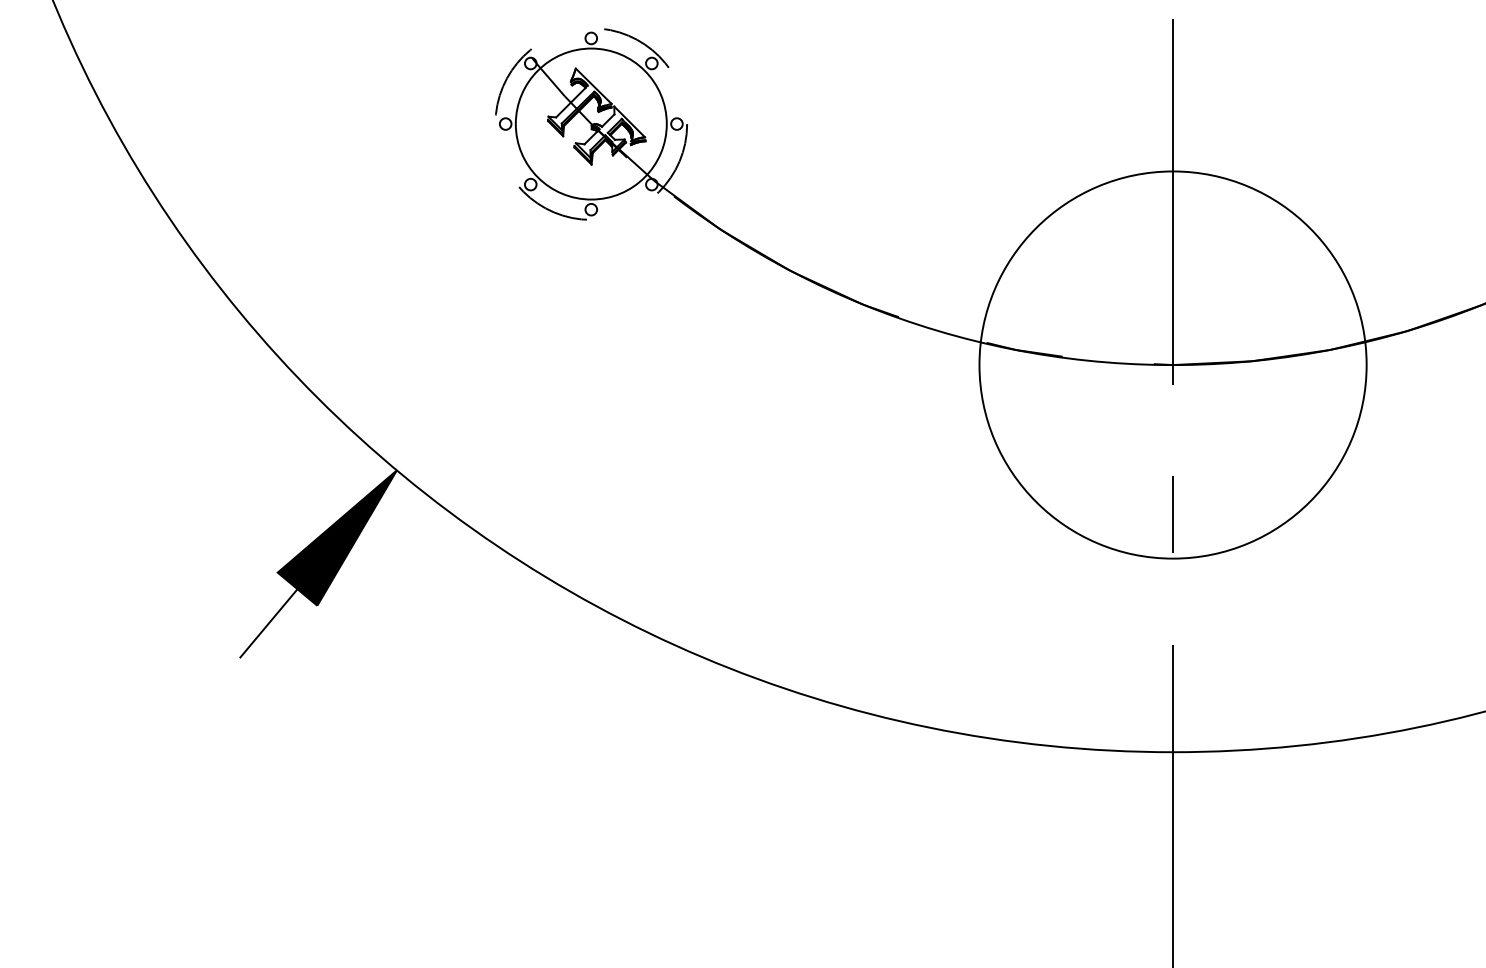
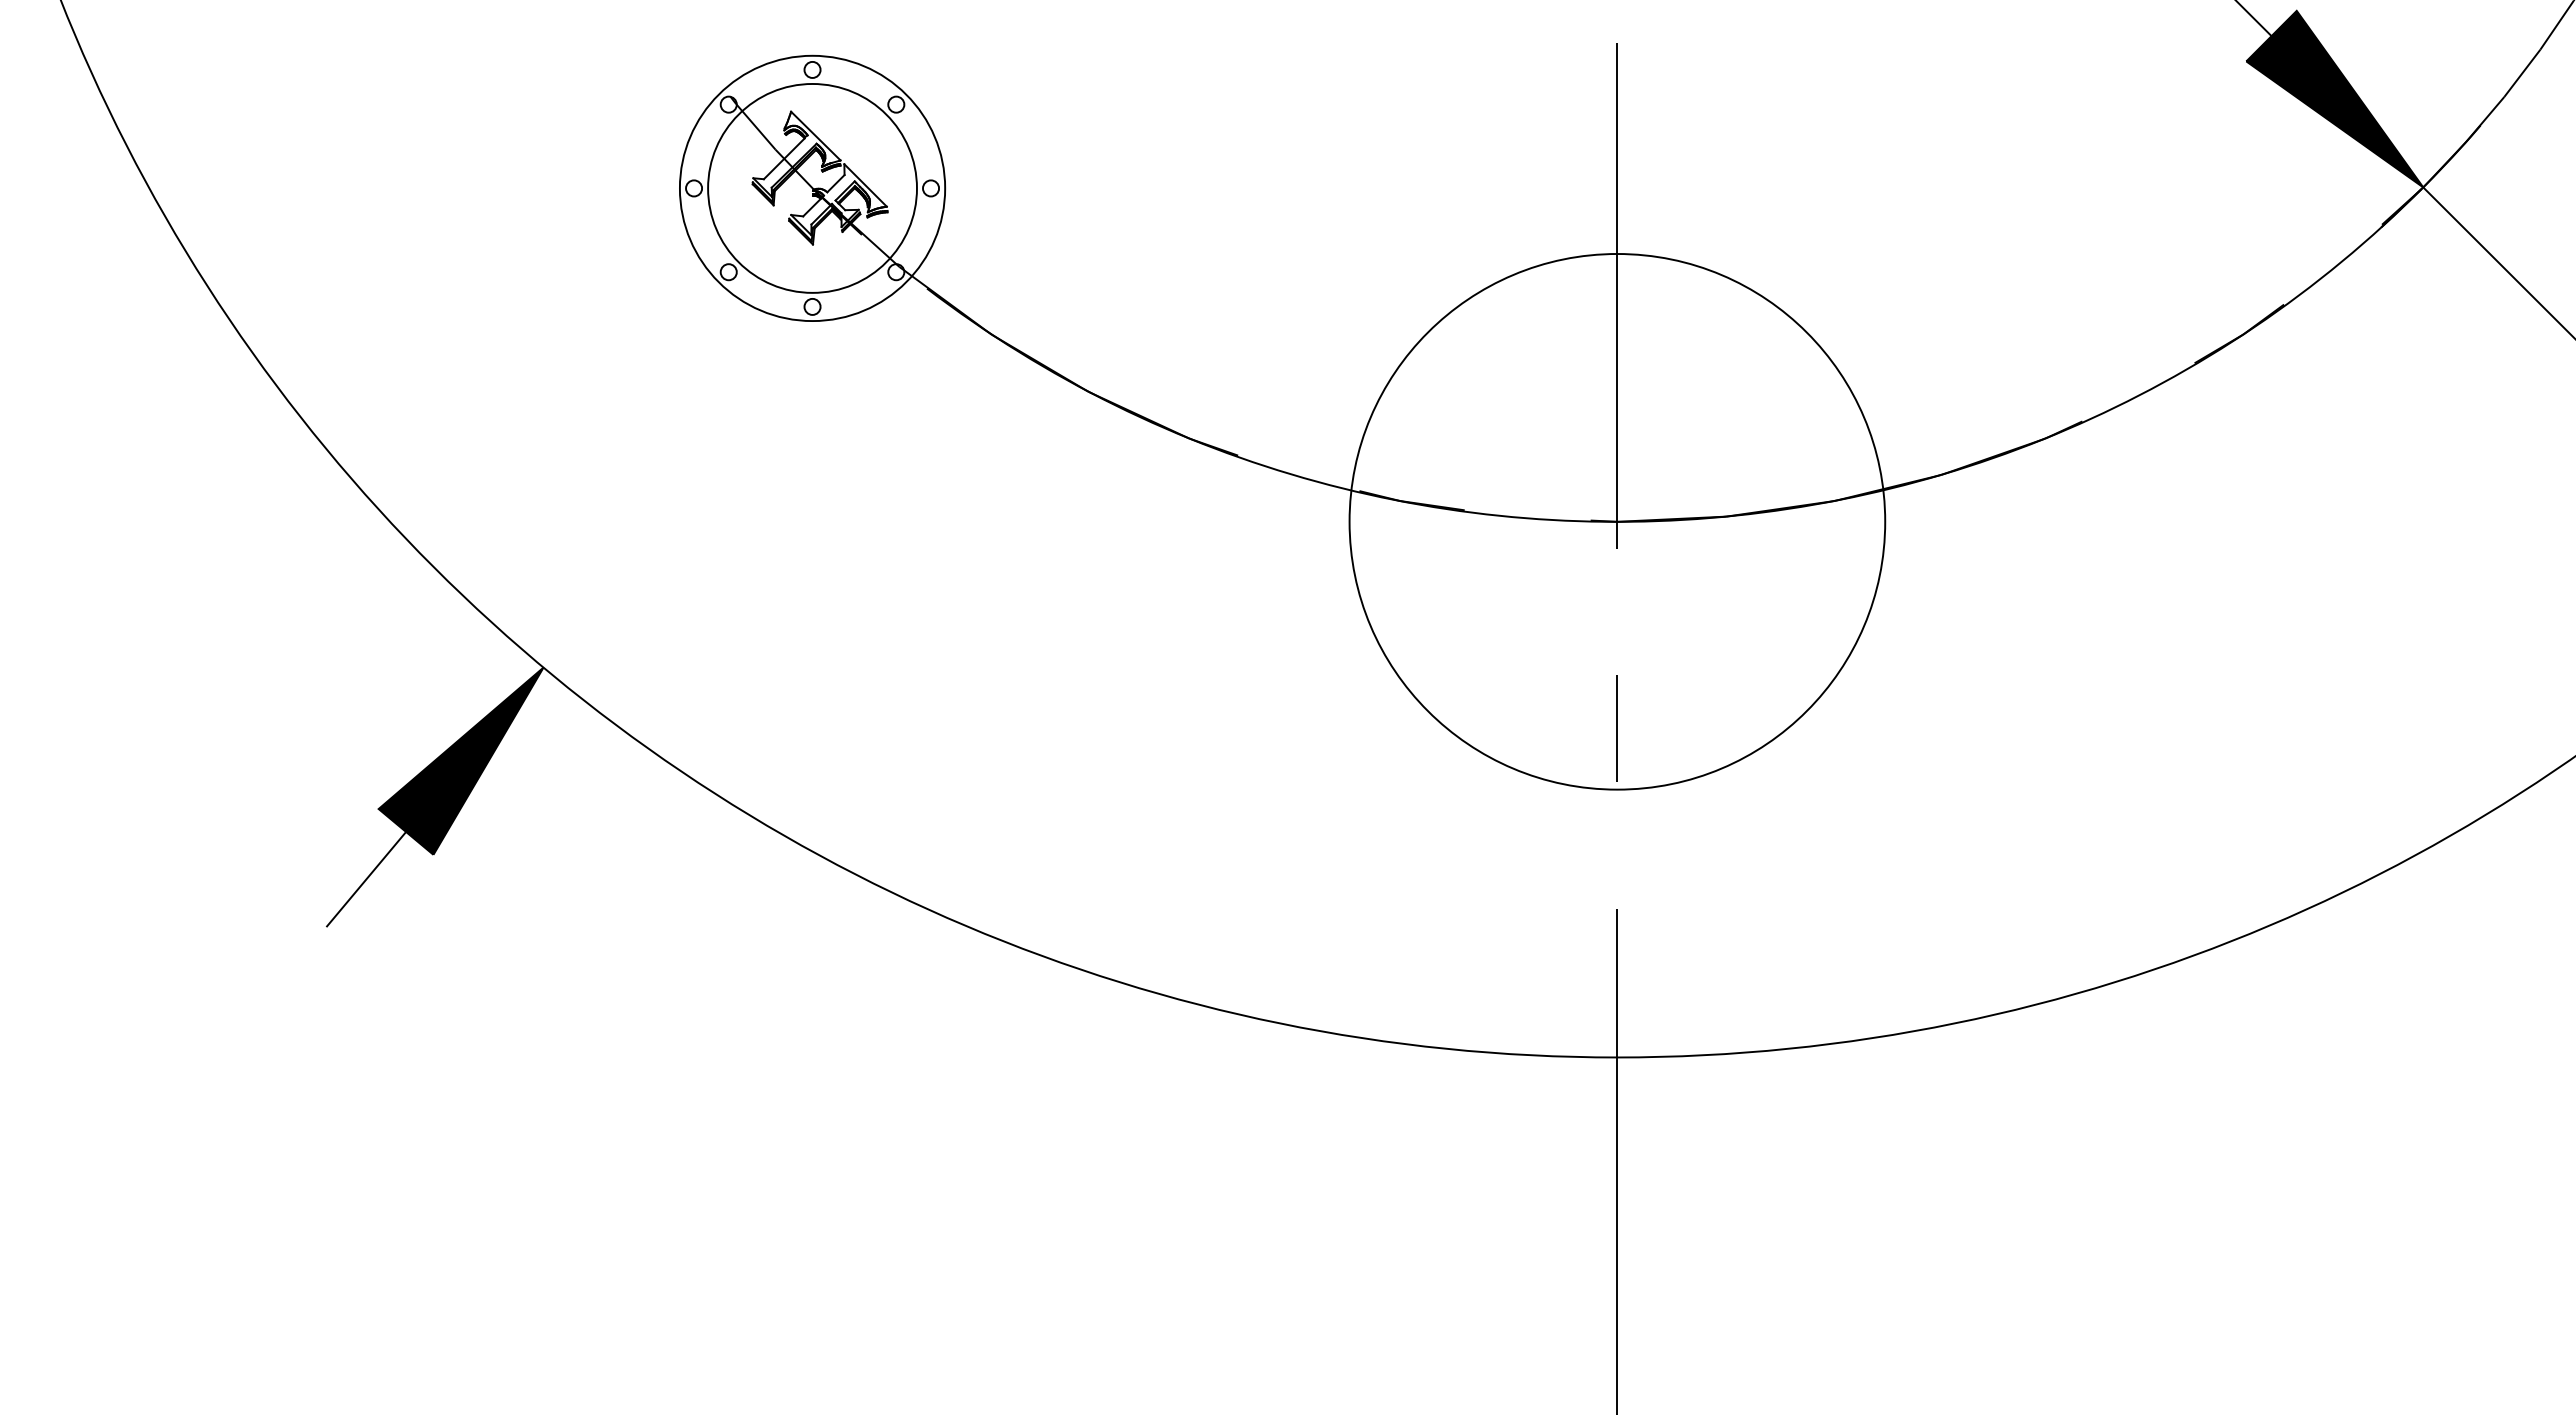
circle: (591, 124) -> (812, 188), dashed -> solid

